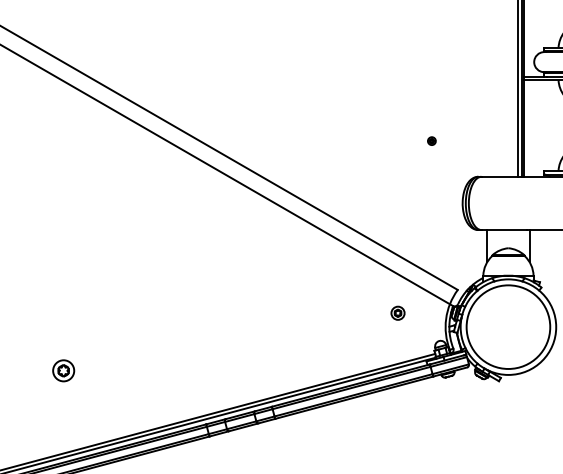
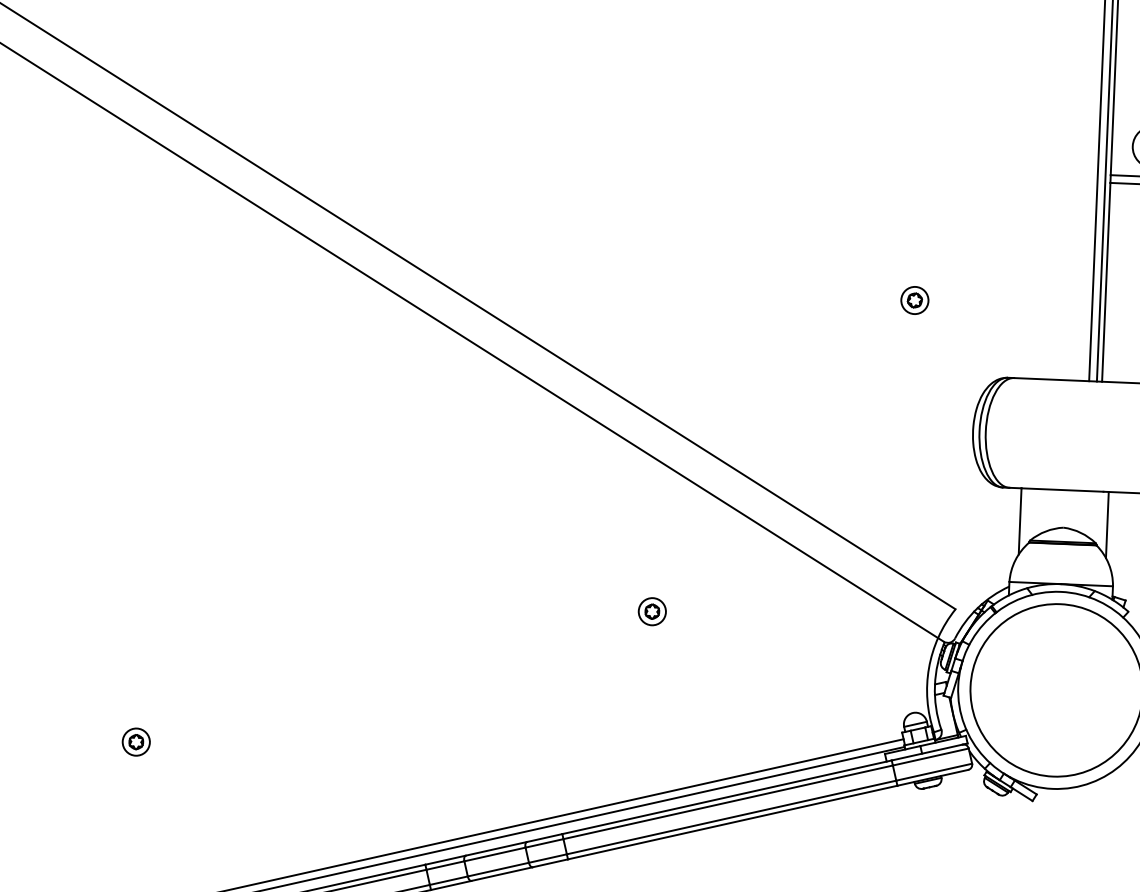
part: (431, 140) -> (914, 298), size x1.67
part: (397, 312) -> (651, 610), moved
part: (63, 370) -> (135, 741), size x0.62

